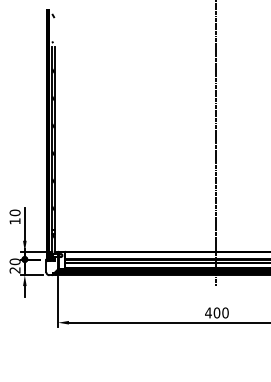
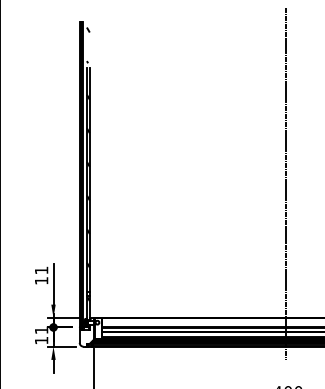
text: (14, 212) -> (40, 270), 10 -> 11
text: (14, 265) -> (40, 334), 20 -> 11

